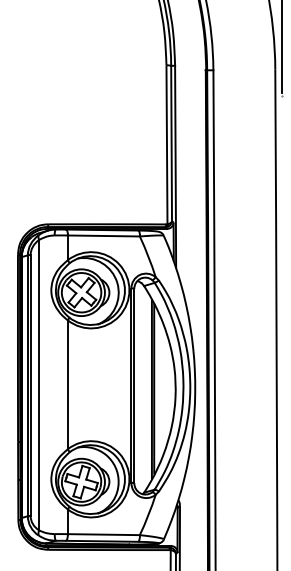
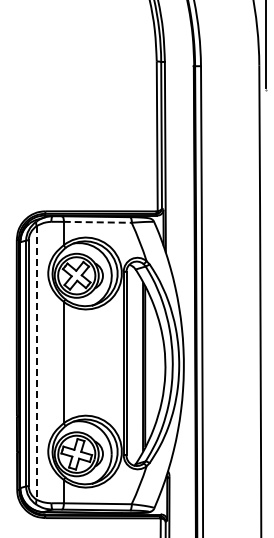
line: (103, 236) -> (97, 222), solid -> dashed
line: (38, 384) -> (36, 362), solid -> dashed

